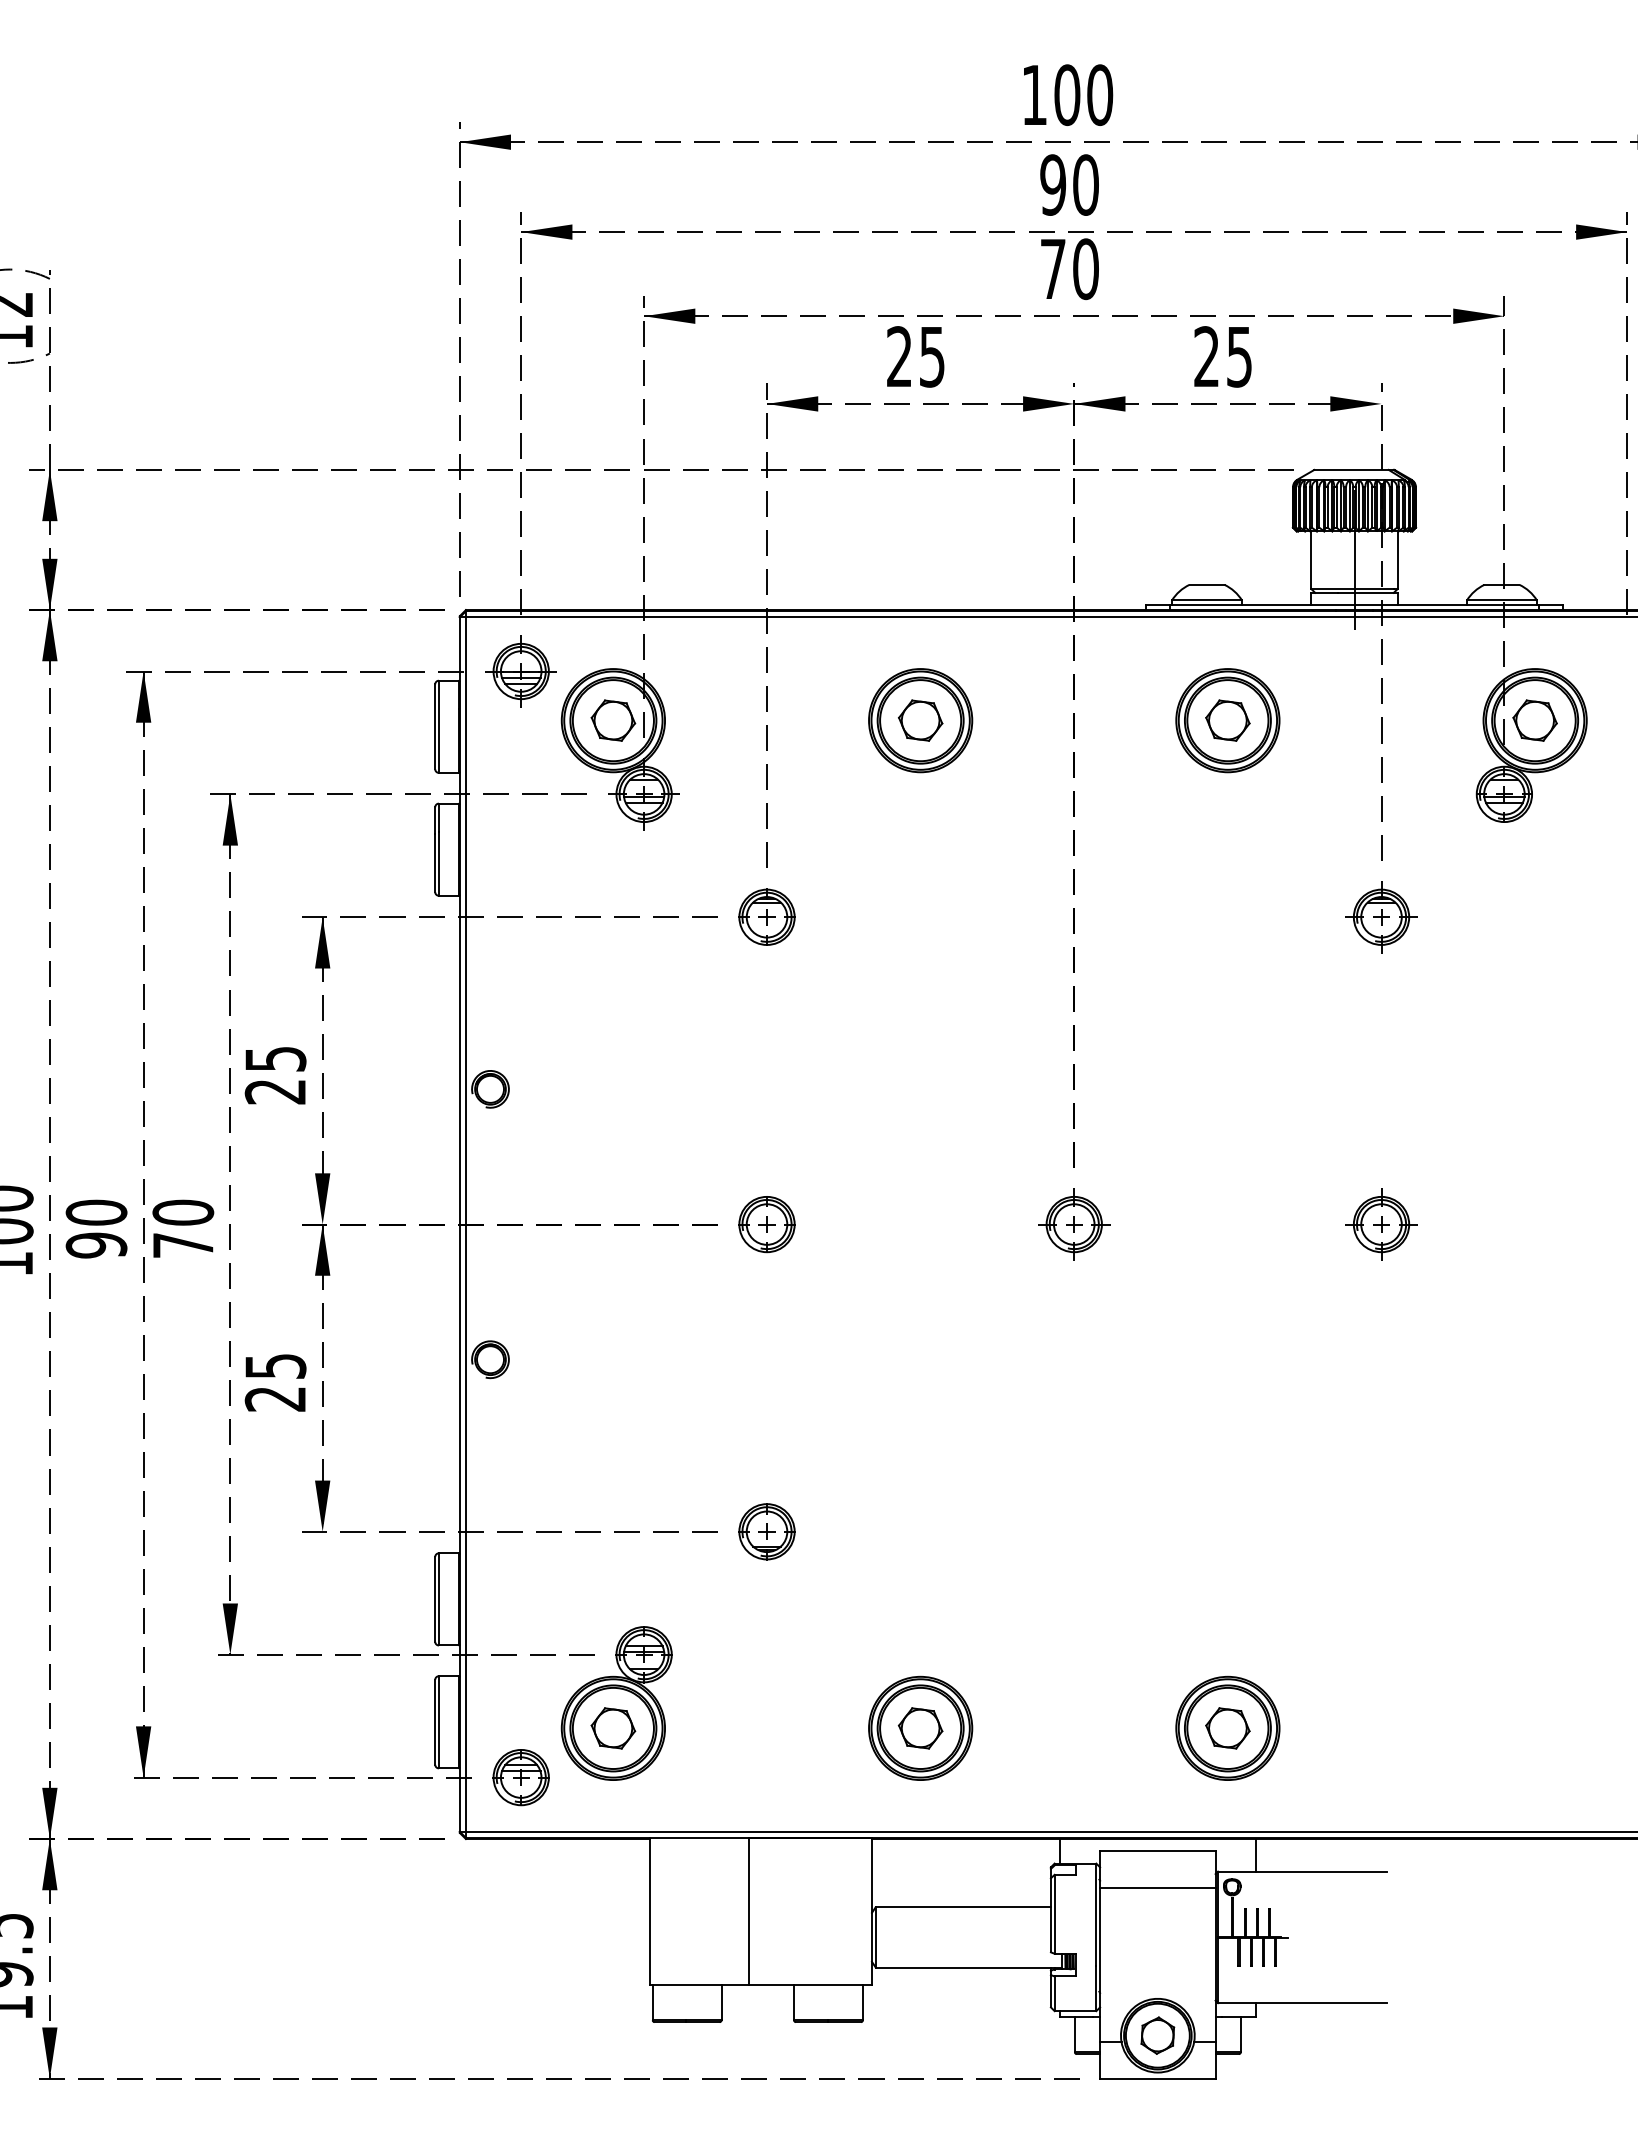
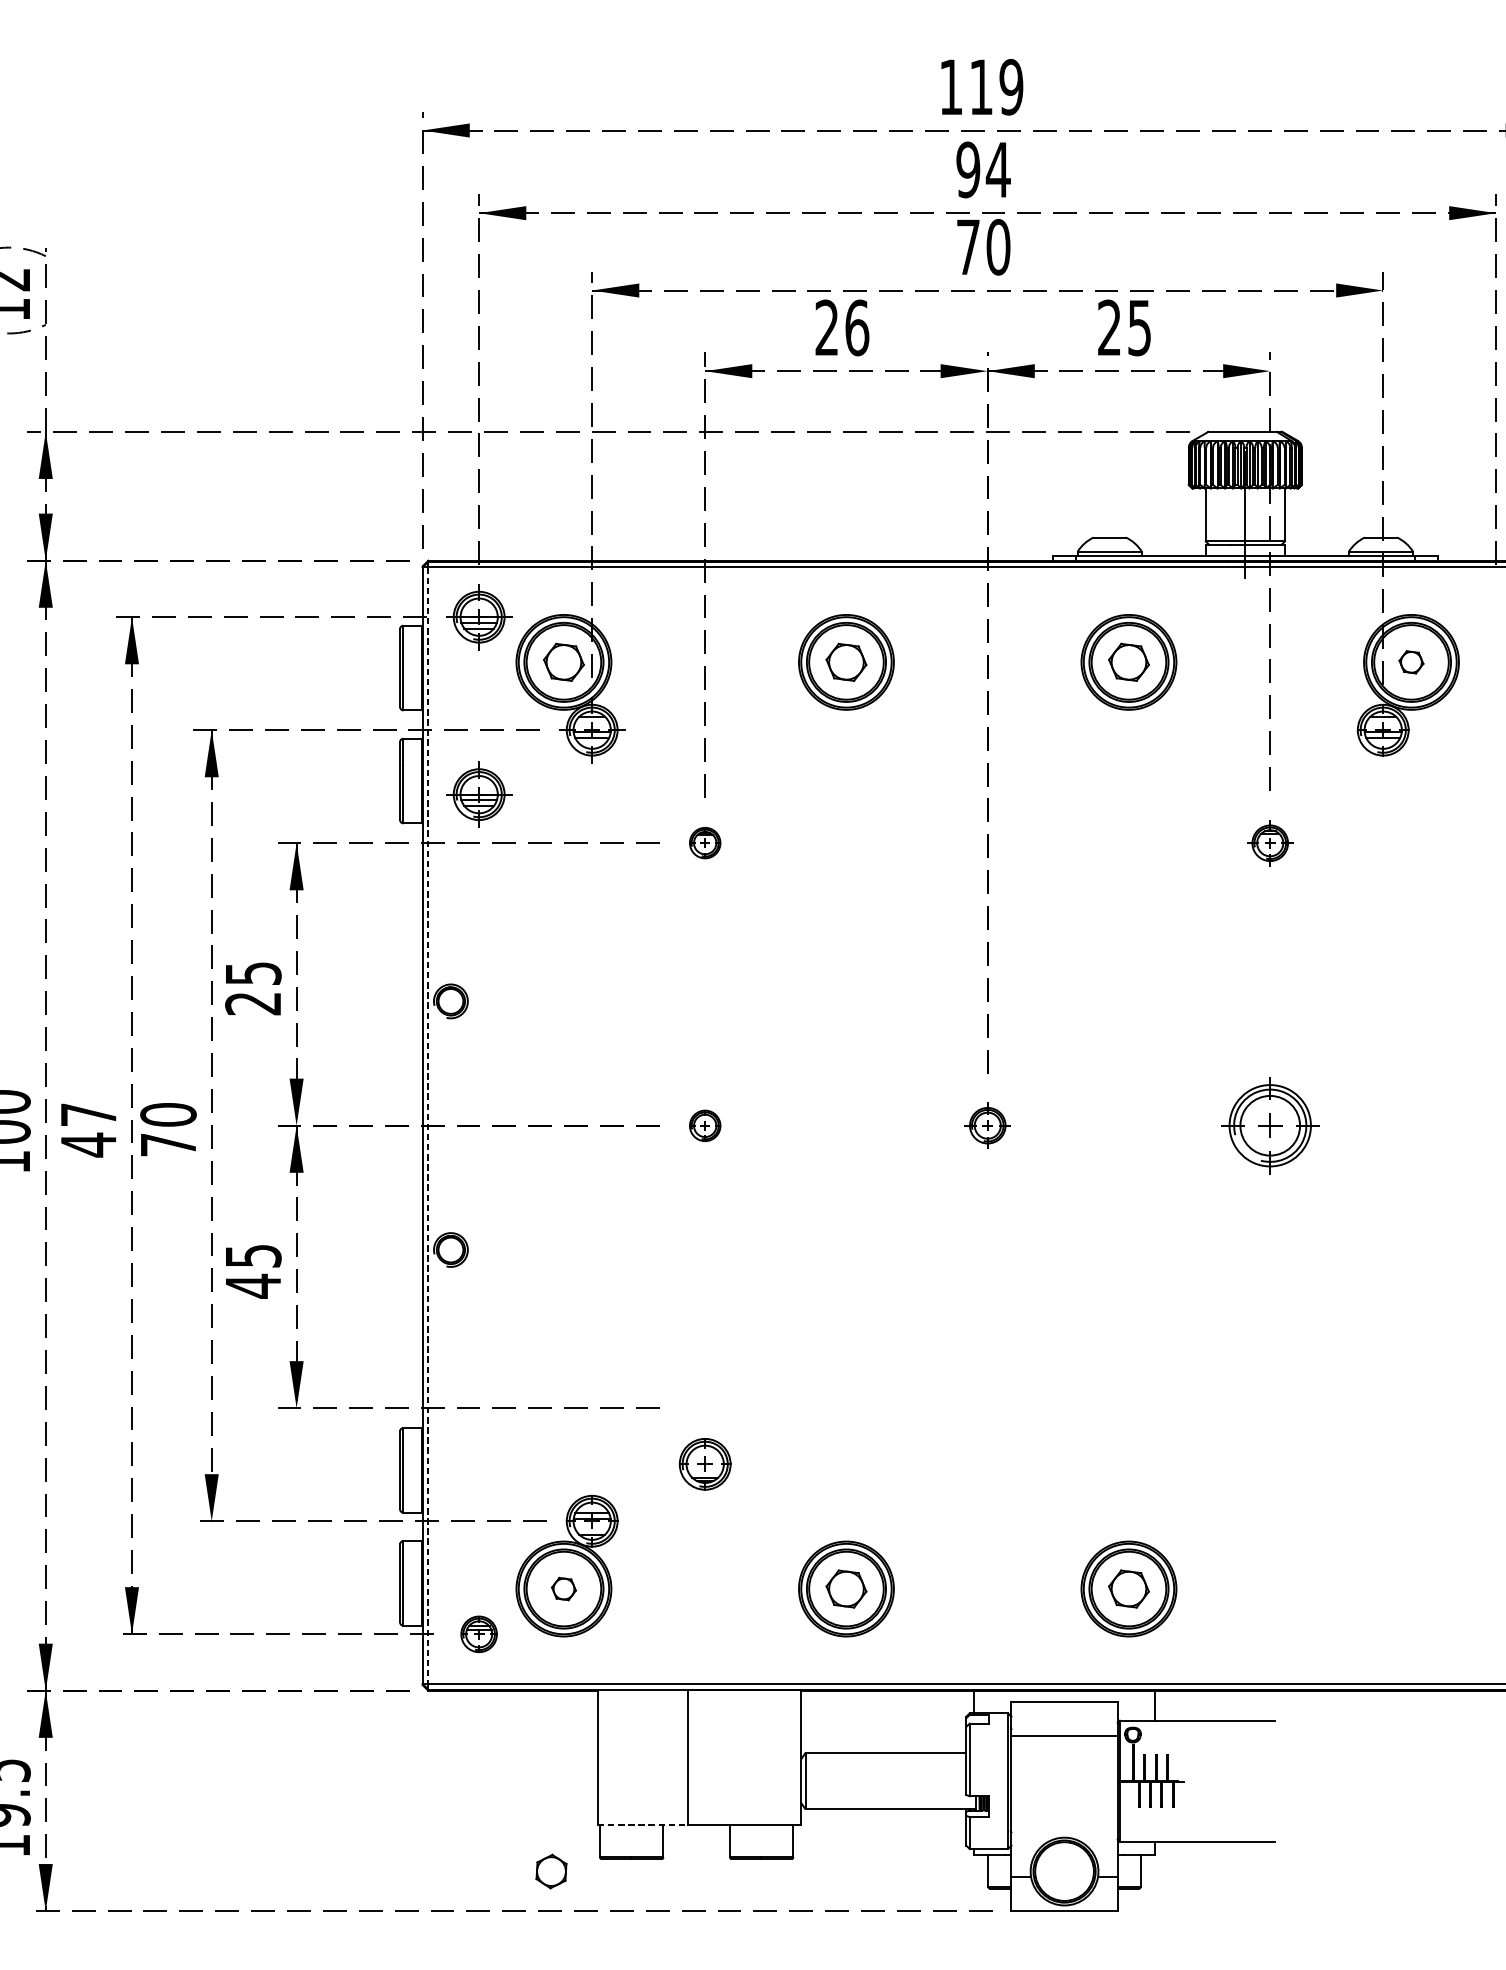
text: (1083, 95) -> (996, 87), 100 -> 119
text: (1085, 184) -> (998, 169), 90 -> 94
text: (932, 356) -> (857, 327), 25 -> 26
part: (1534, 720) -> (1410, 662), size x0.6
part: (520, 864) -> (478, 794), added
part: (766, 916) -> (704, 842), size x0.6
part: (1381, 917) -> (1270, 843), size x0.7
part: (766, 1224) -> (704, 1125), size x0.6
part: (1074, 1224) -> (987, 1125), size x0.7
part: (1381, 1224) -> (1270, 1125), size x1.6
line: (465, 1225) -> (427, 1126), solid -> dashed
text: (96, 1229) -> (88, 1130), 90 -> 47
text: (274, 1398) -> (252, 1285), 25 -> 45
part: (766, 1531) -> (704, 1464), moved
part: (613, 1728) -> (564, 1589), size x0.6
part: (520, 1777) -> (478, 1634), size x0.7
line: (699, 1985) -> (643, 1825), solid -> dashed
part: (1157, 2035) -> (551, 1871), moved

